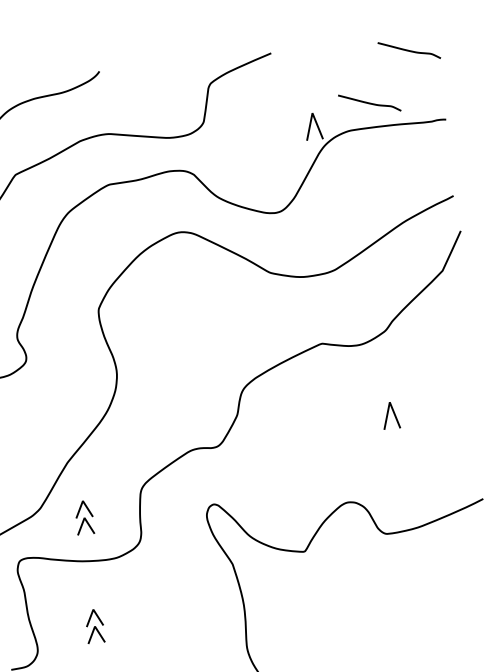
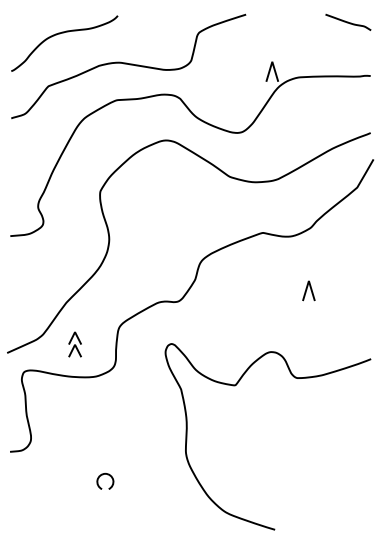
curve: (369, 101) -> (315, 57), removed
part: (94, 626) -> (74, 425), removed

